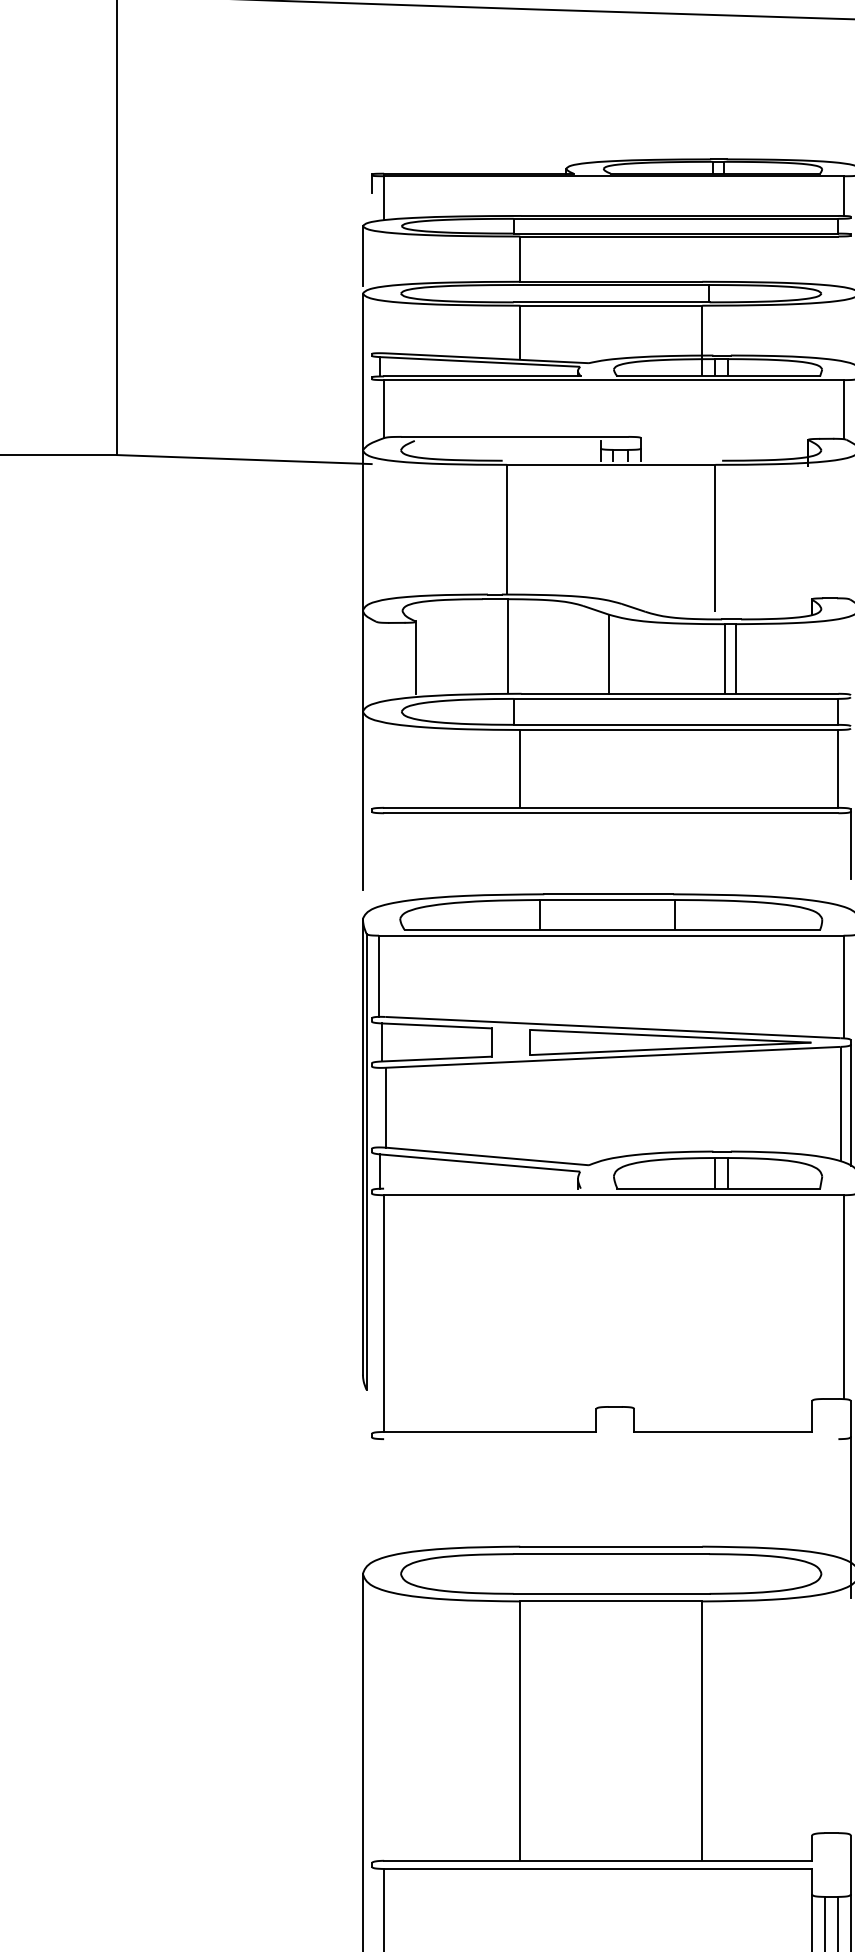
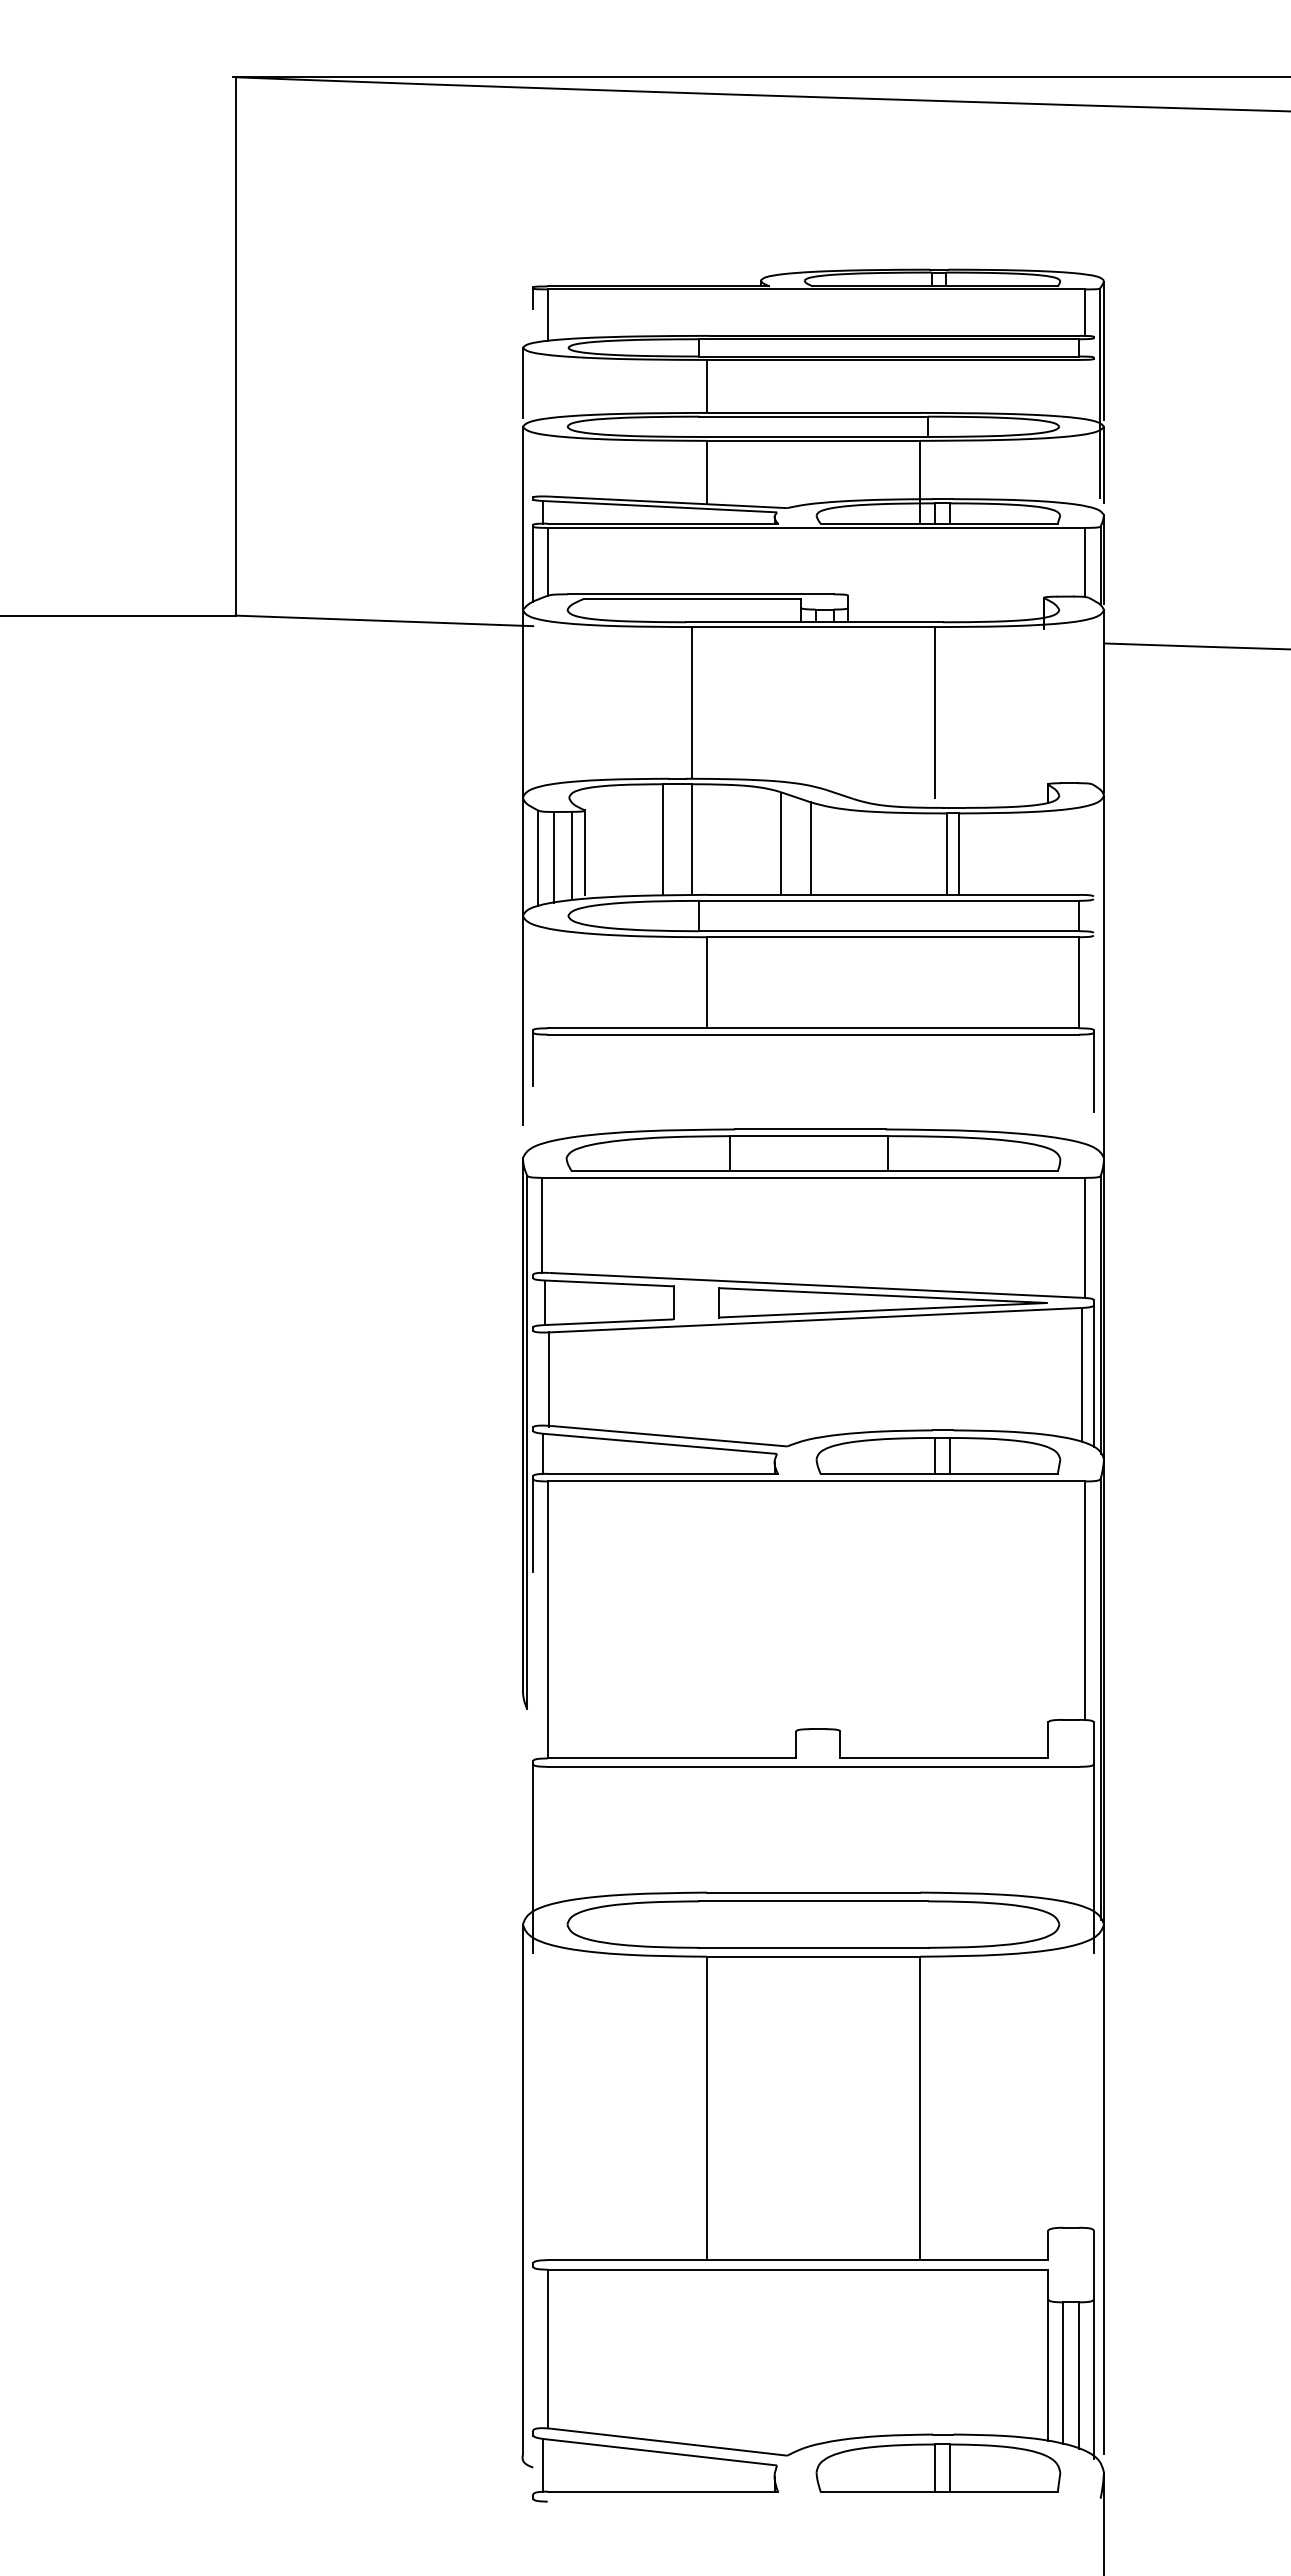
line: (371, 410) -> (533, 563), added
line: (507, 441) -> (692, 599), added
line: (612, 460) -> (814, 622), added
line: (483, 646) -> (663, 839), added
line: (583, 649) -> (780, 843), added
line: (389, 660) -> (553, 856), added
line: (404, 660) -> (571, 855), added
line: (376, 662) -> (538, 858), added
line: (371, 834) -> (533, 1059), added
line: (482, 1188) -> (662, 1473), added
line: (371, 1232) -> (533, 1525), added
line: (611, 1438) -> (813, 1766), added
line: (371, 1517) -> (533, 1858), added

